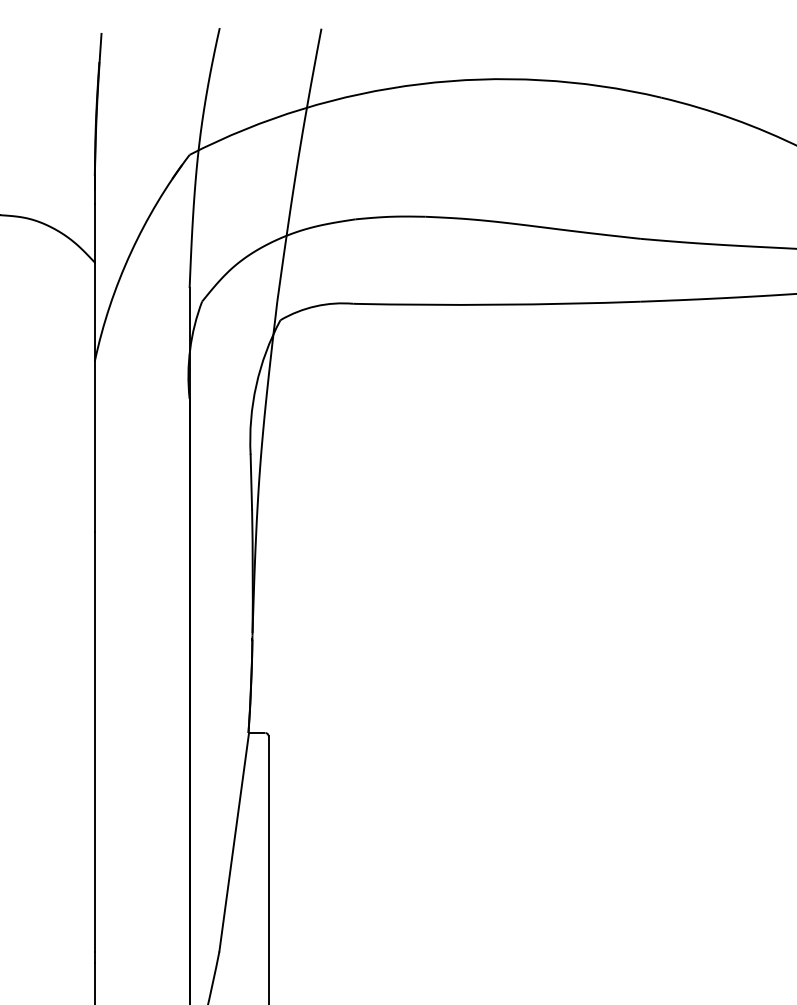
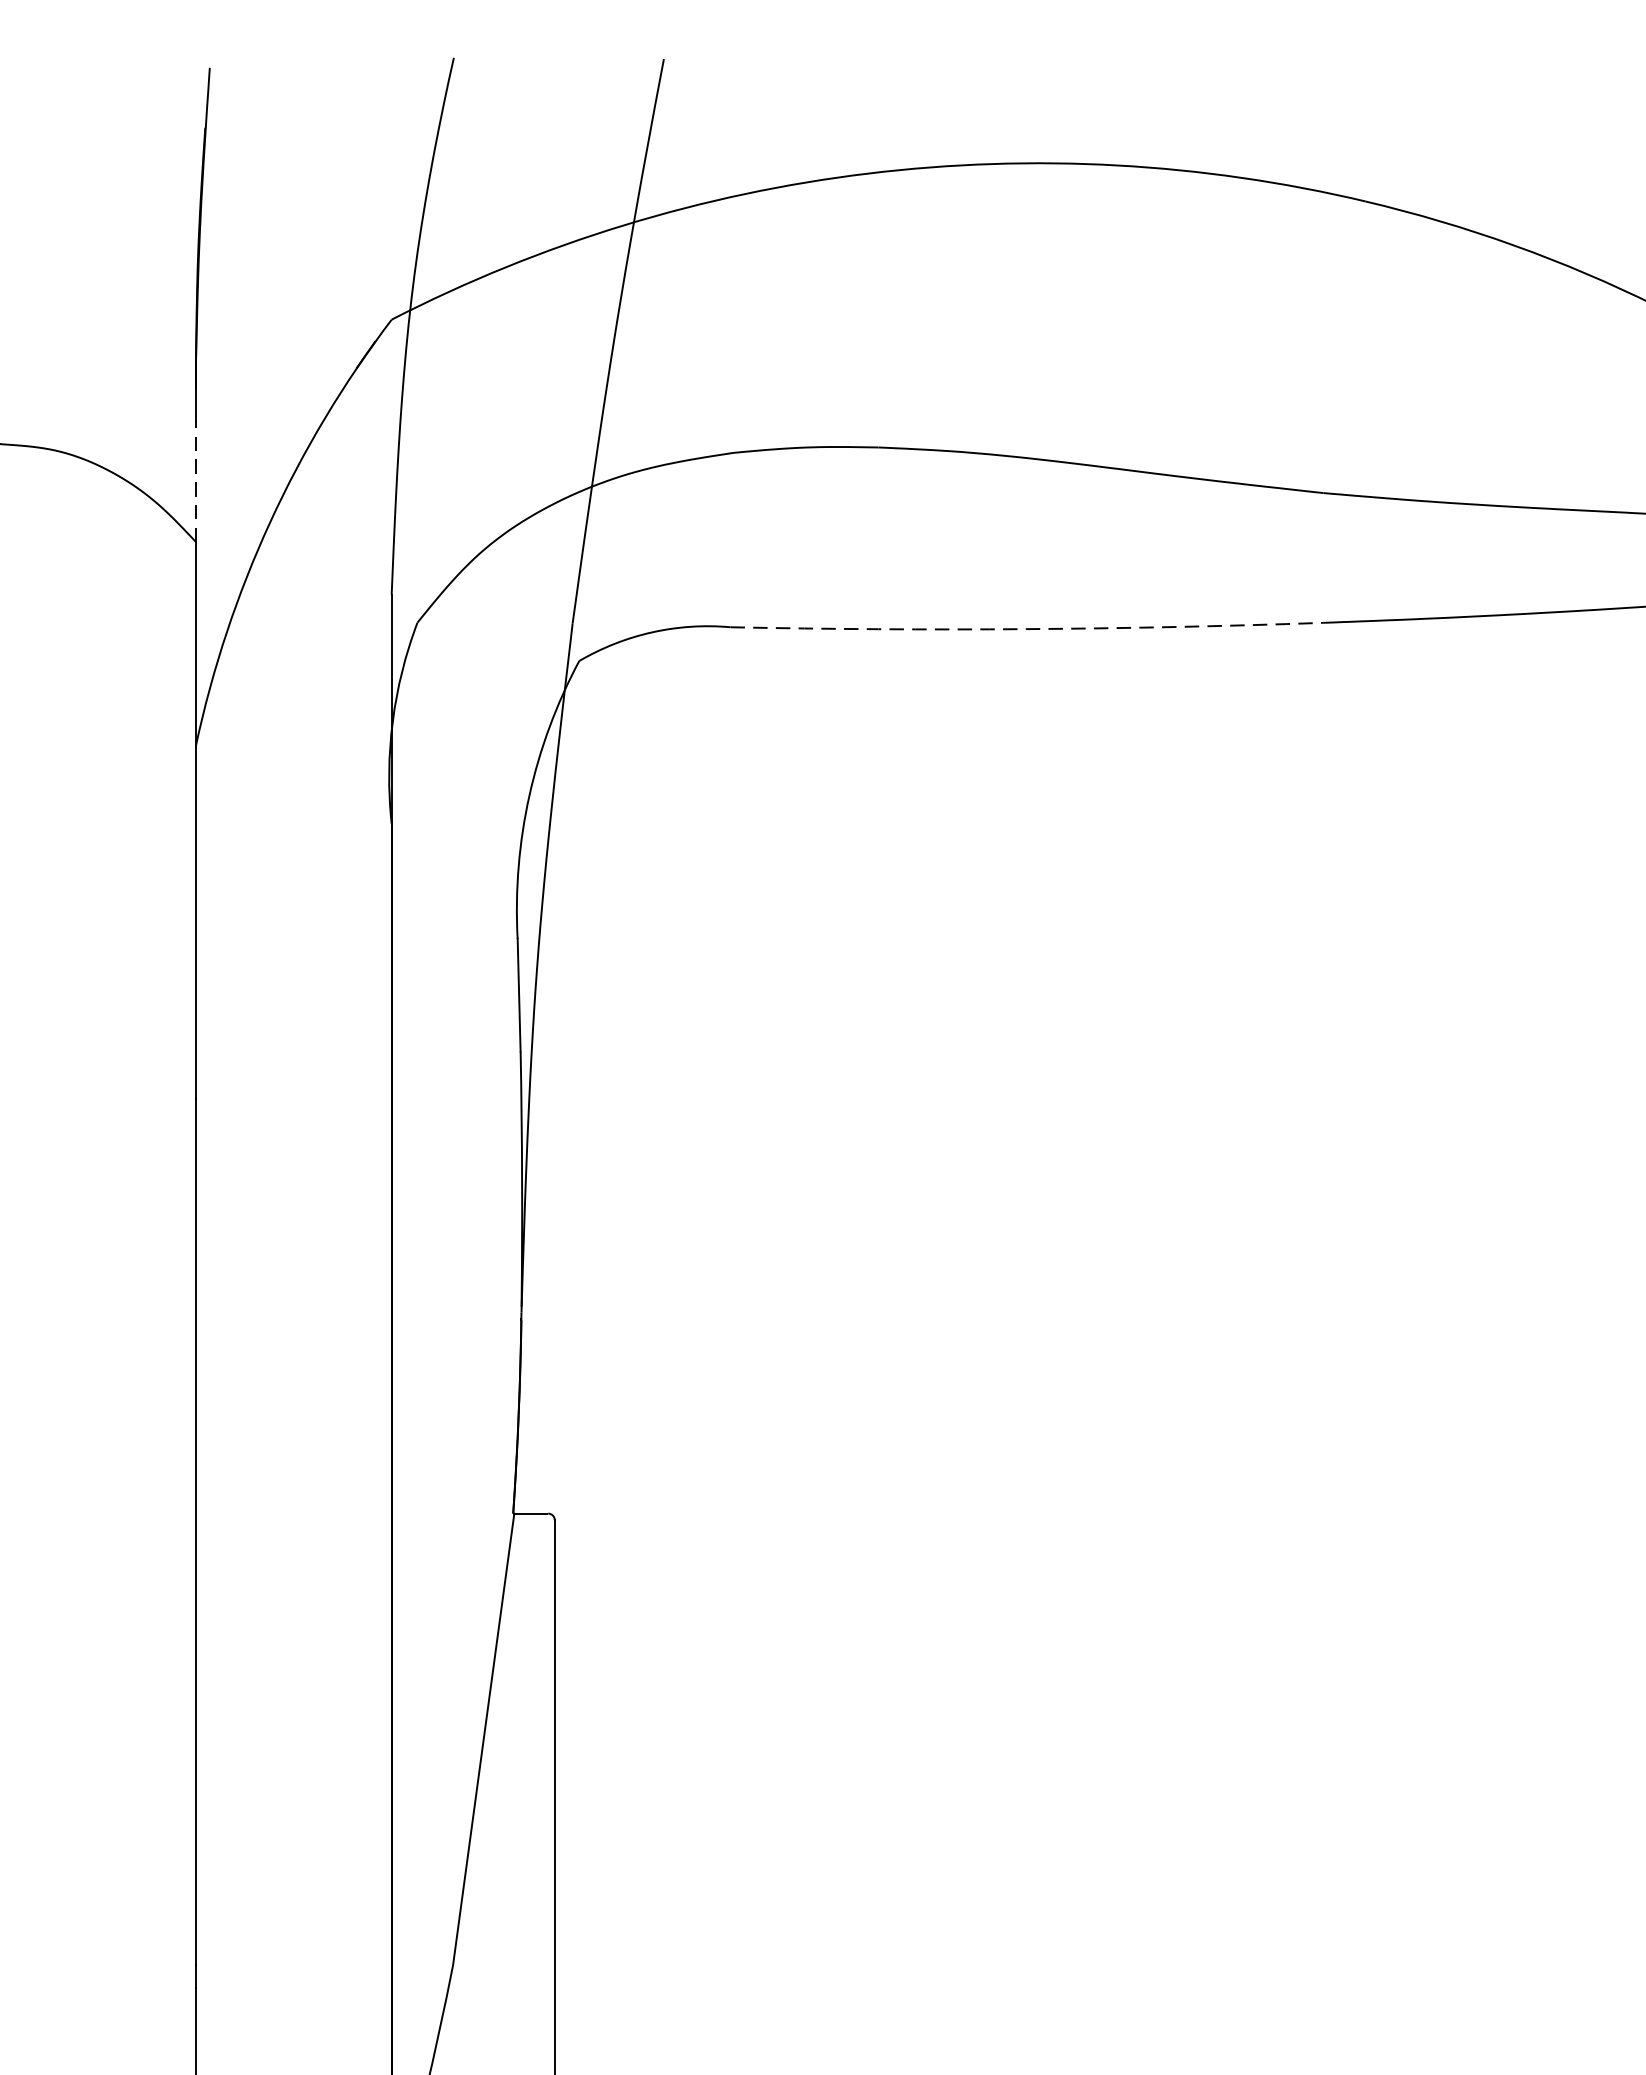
line: (94, 232) -> (195, 479), solid -> dashed
arc: (497, 304) -> (1027, 628), solid -> dashed

